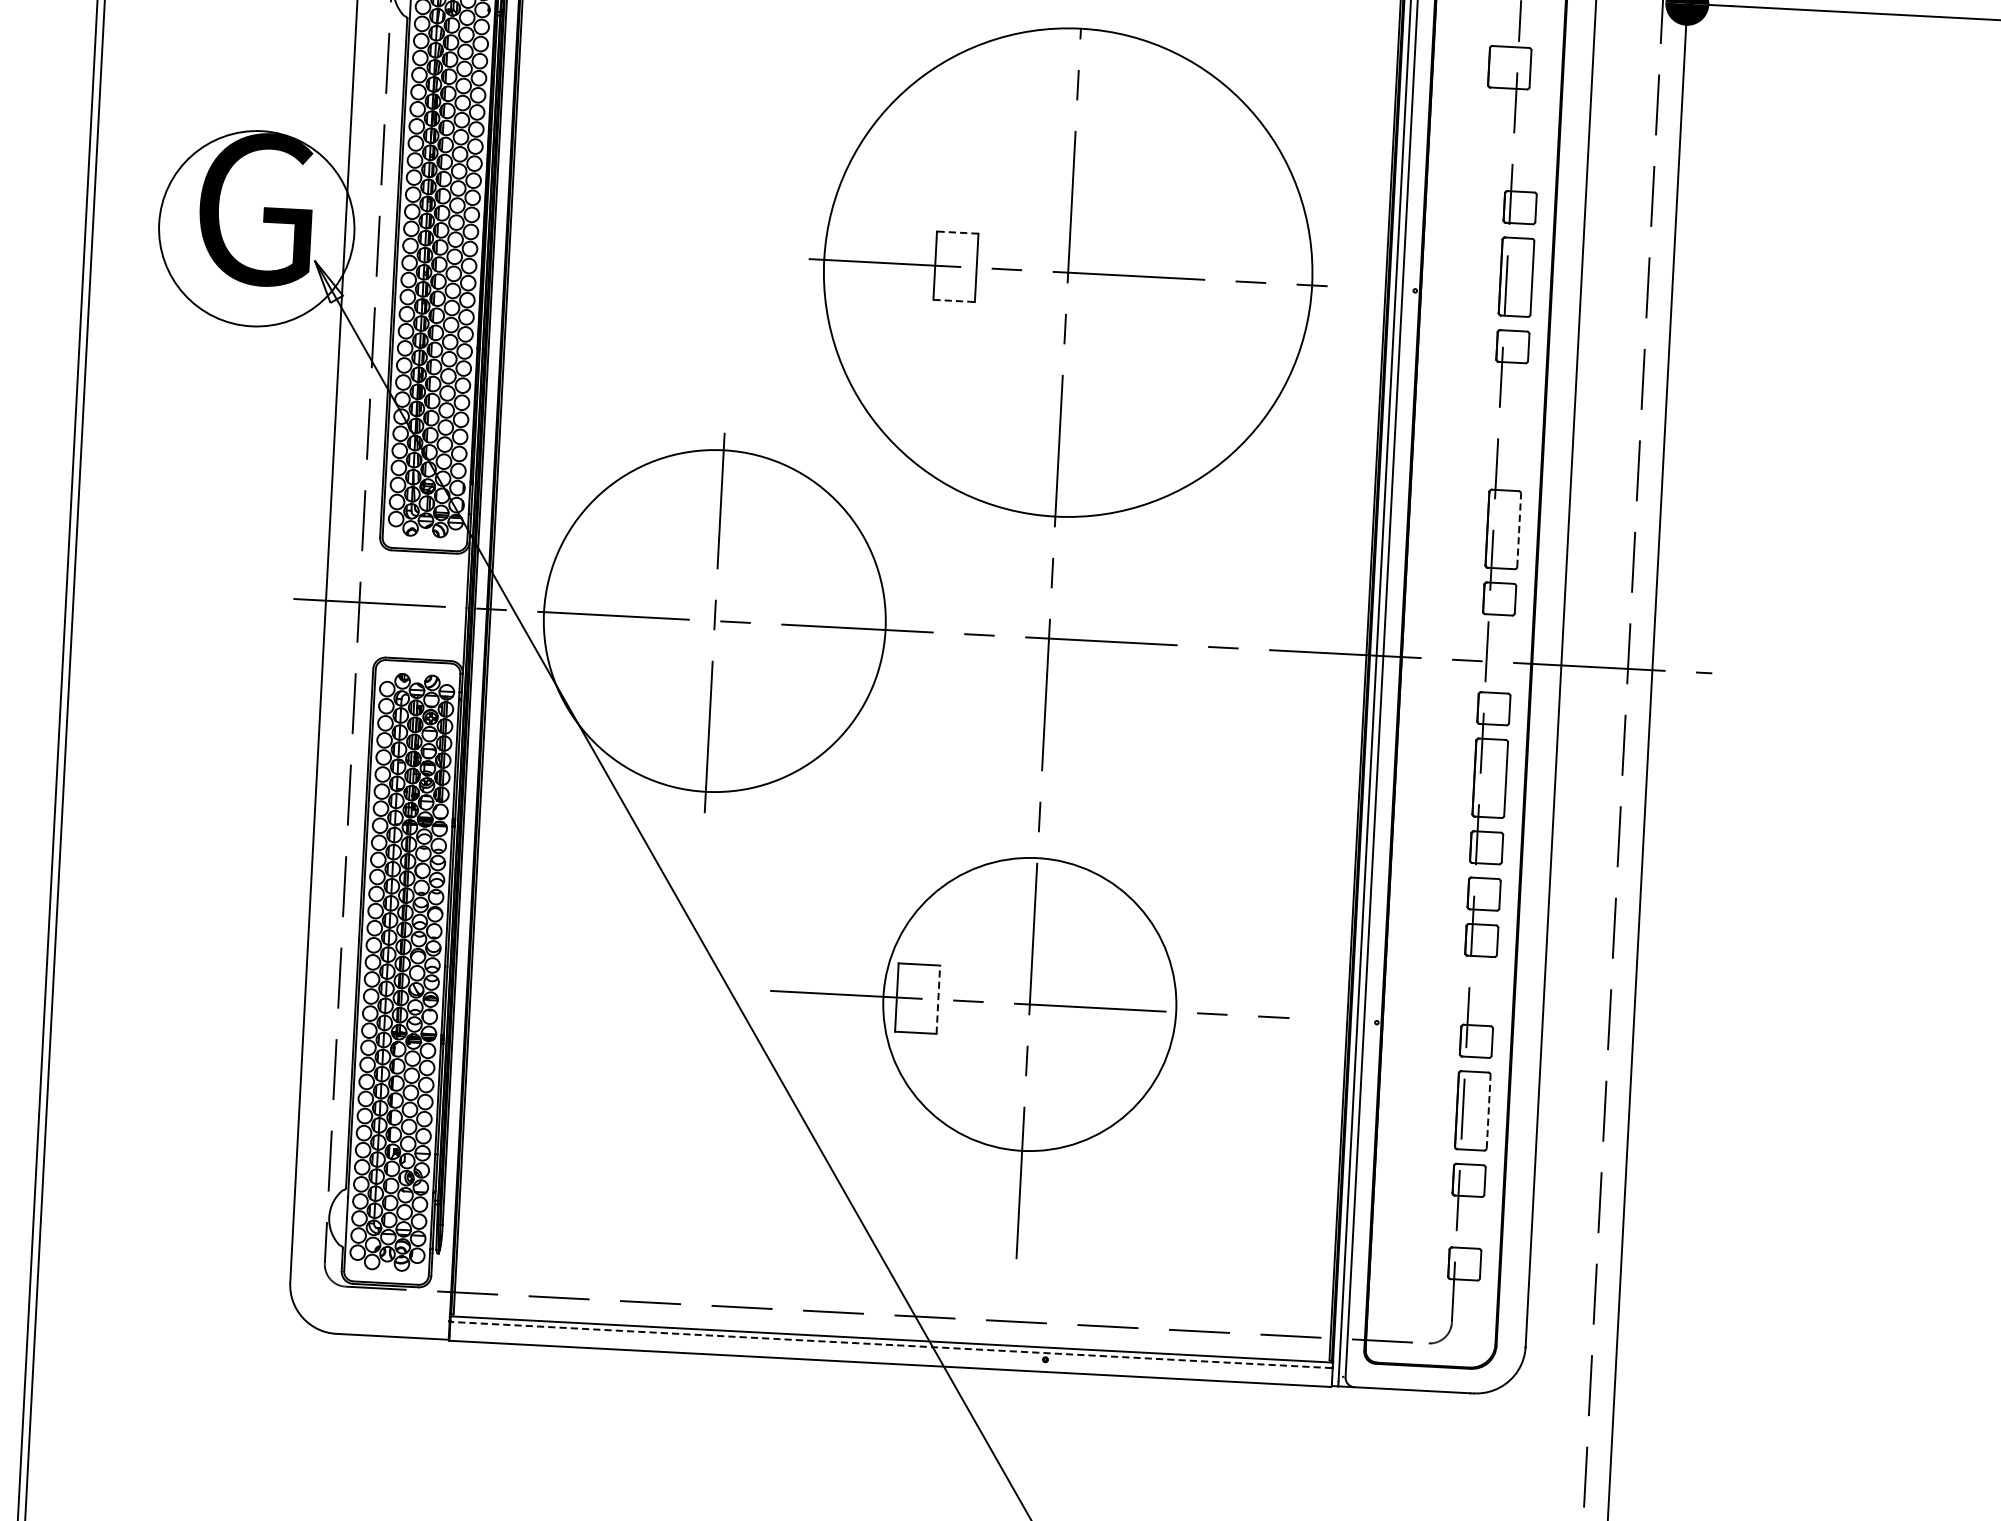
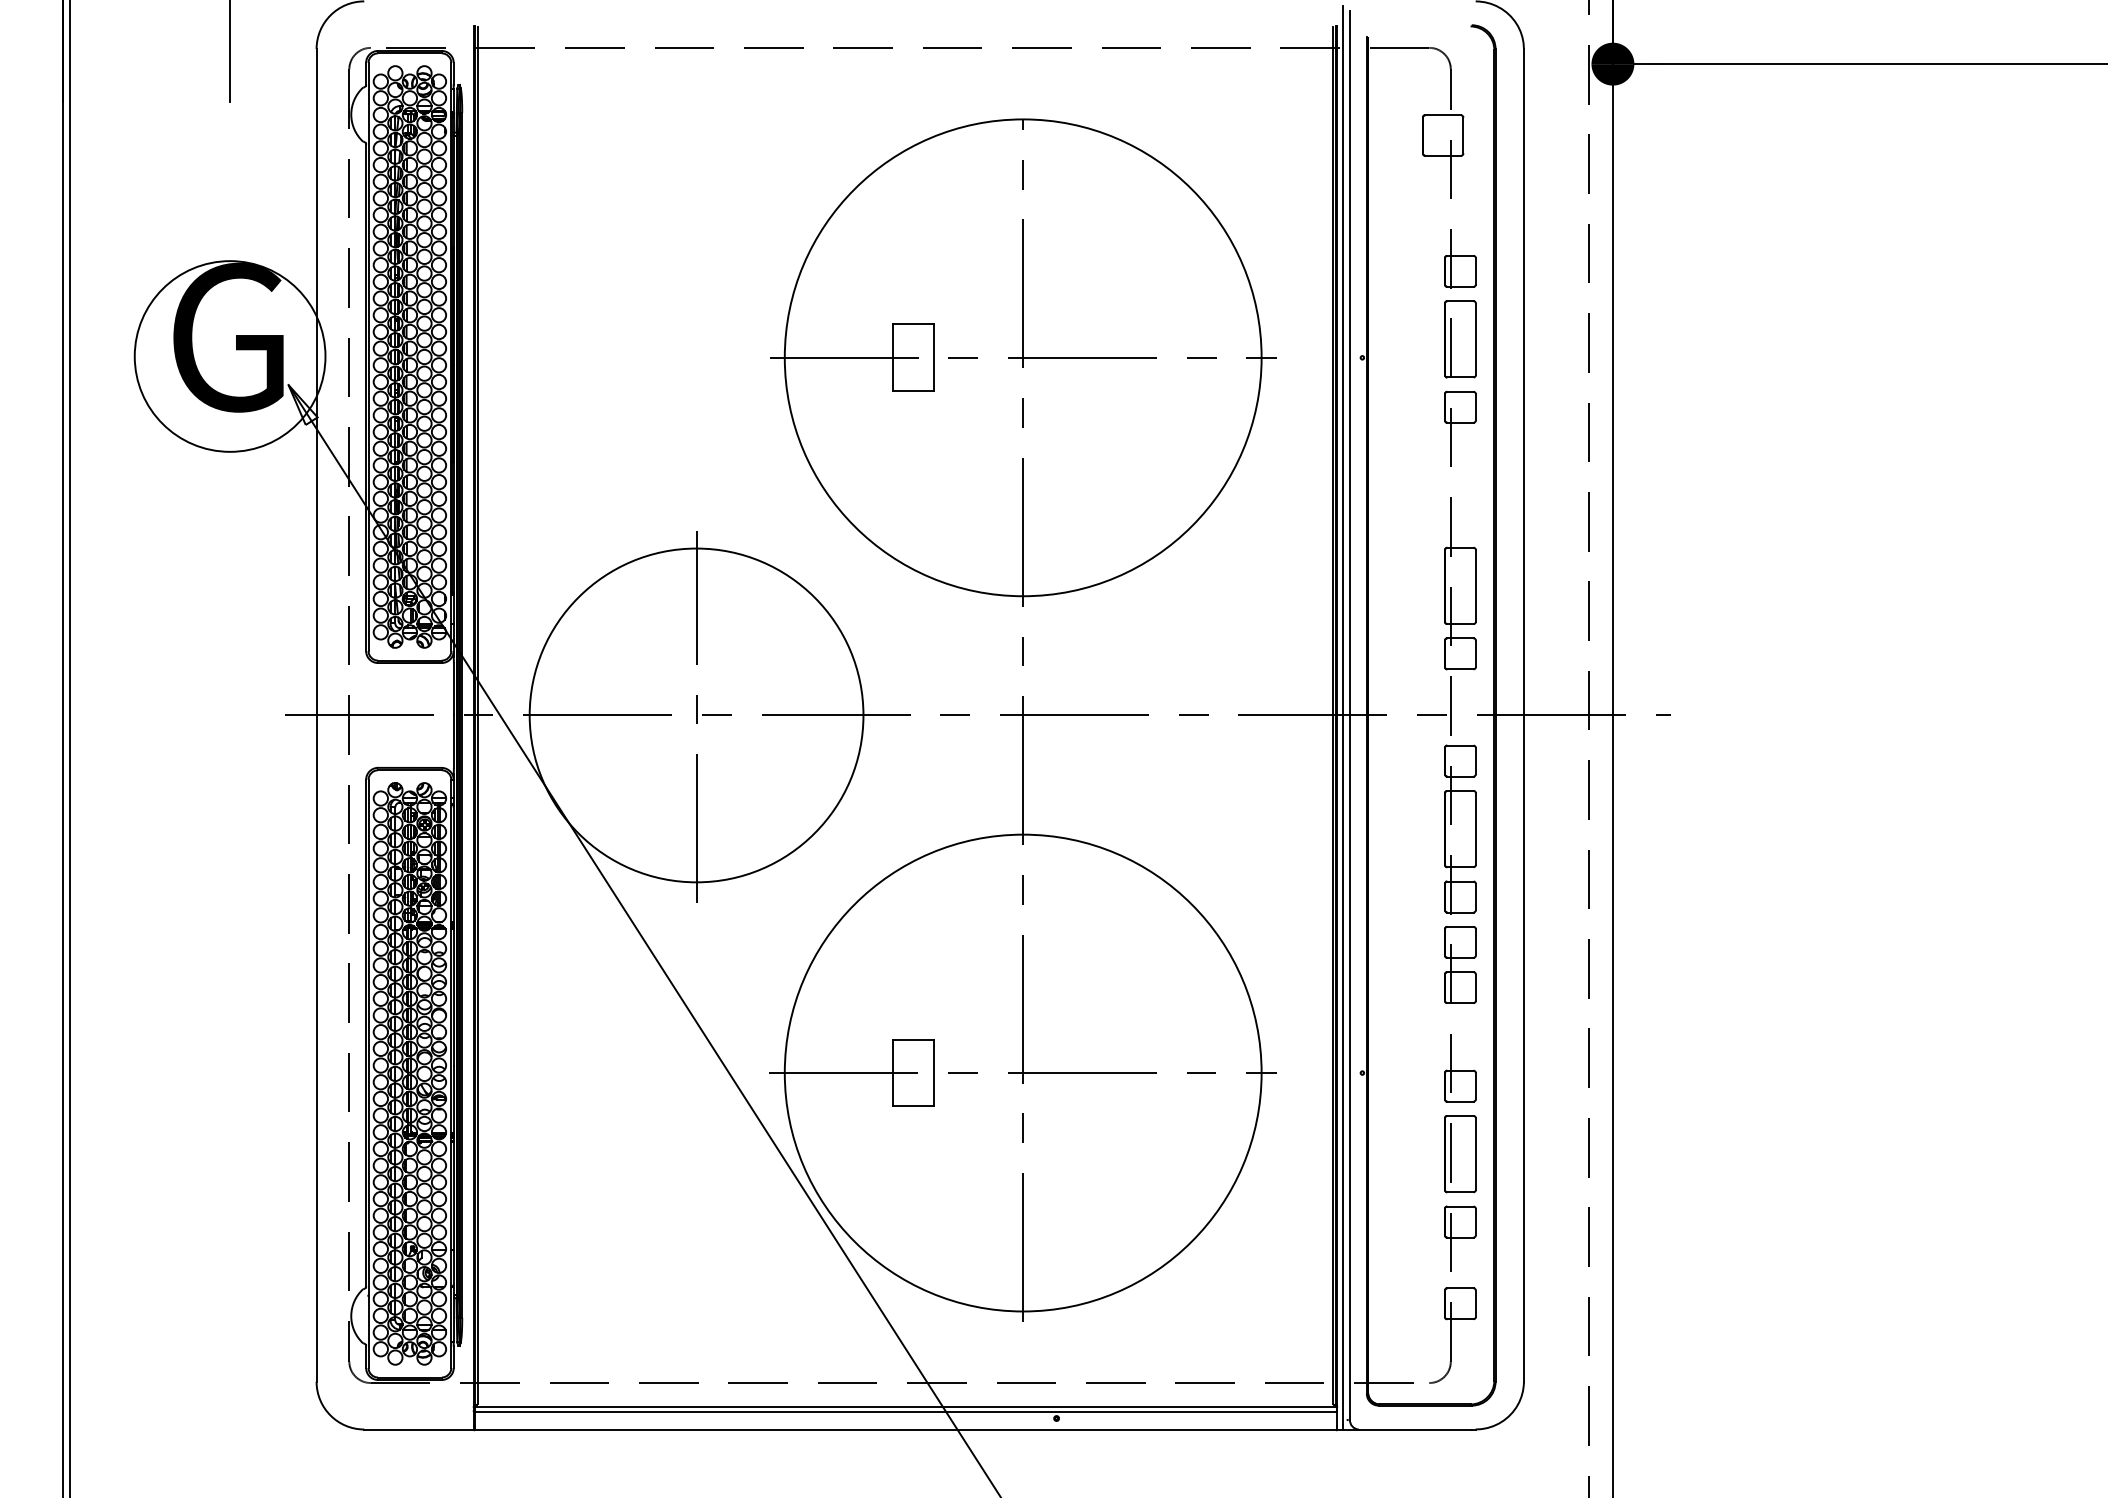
line: (957, 232) -> (913, 324), dashed -> solid
line: (955, 301) -> (914, 391), dashed -> solid
line: (1518, 529) -> (1475, 585), dashed -> solid
line: (938, 999) -> (933, 1072), dashed -> solid
circle: (1029, 1003) -> (1022, 1072), size x1.67
line: (1488, 1112) -> (1475, 1154), dashed -> solid
line: (891, 1345) -> (905, 1412), dashed -> solid

